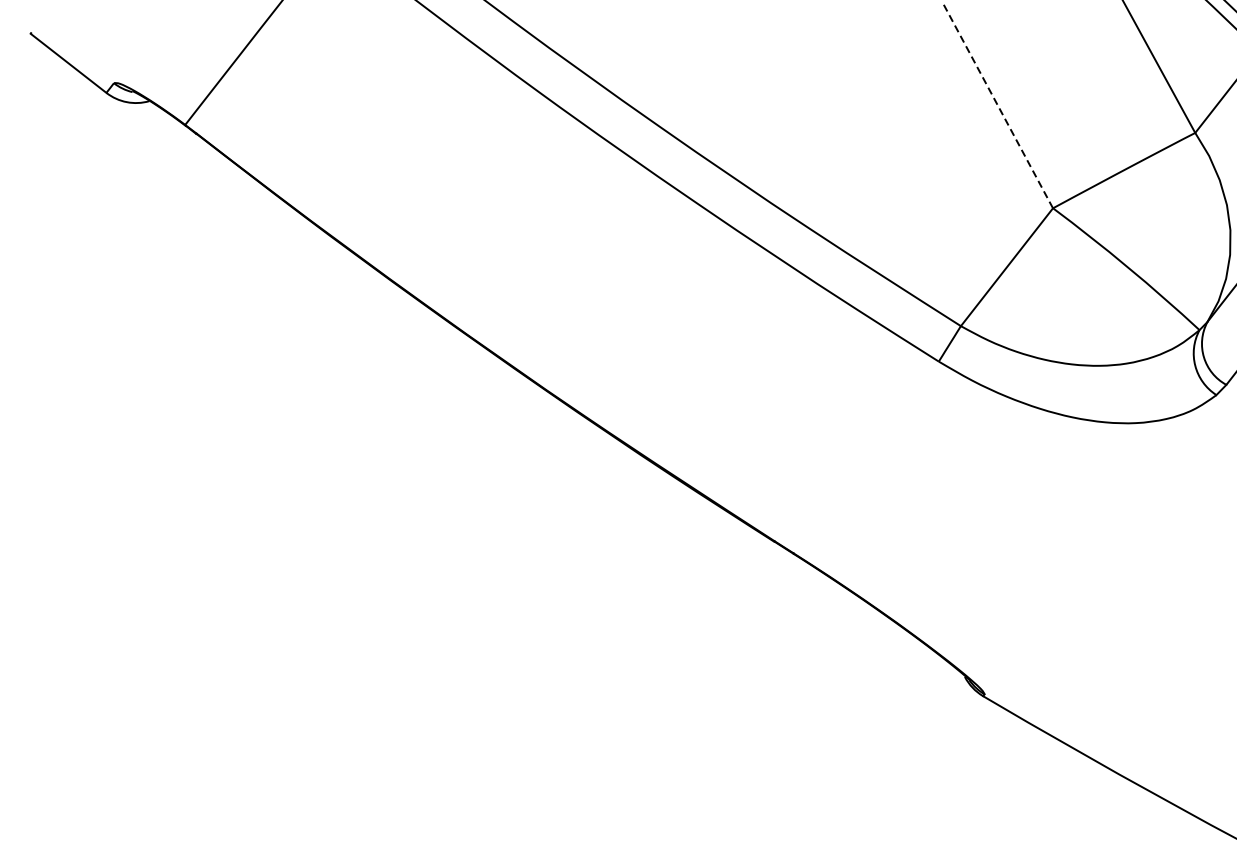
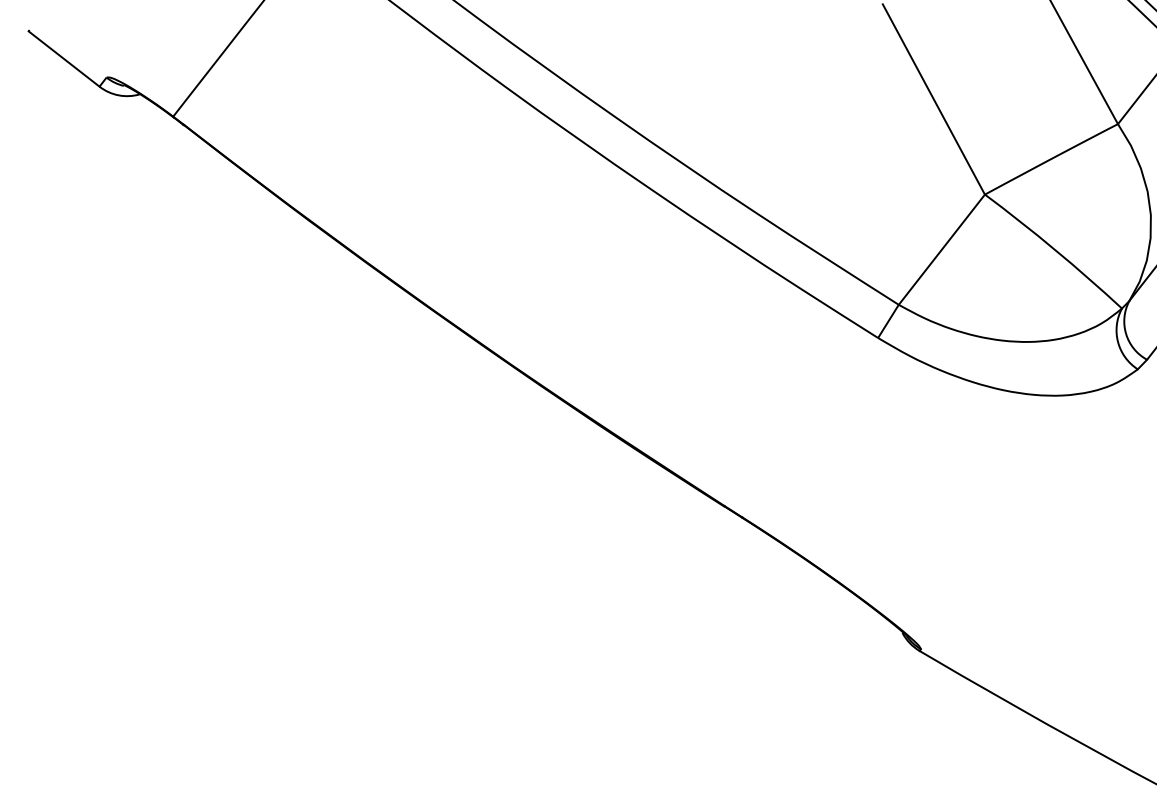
line: (998, 106) -> (933, 99), dashed -> solid

